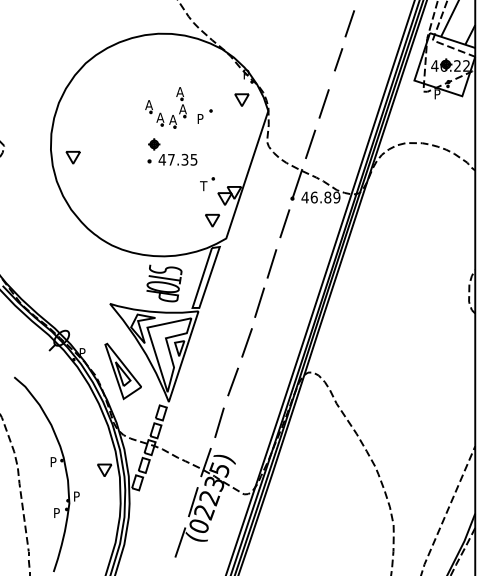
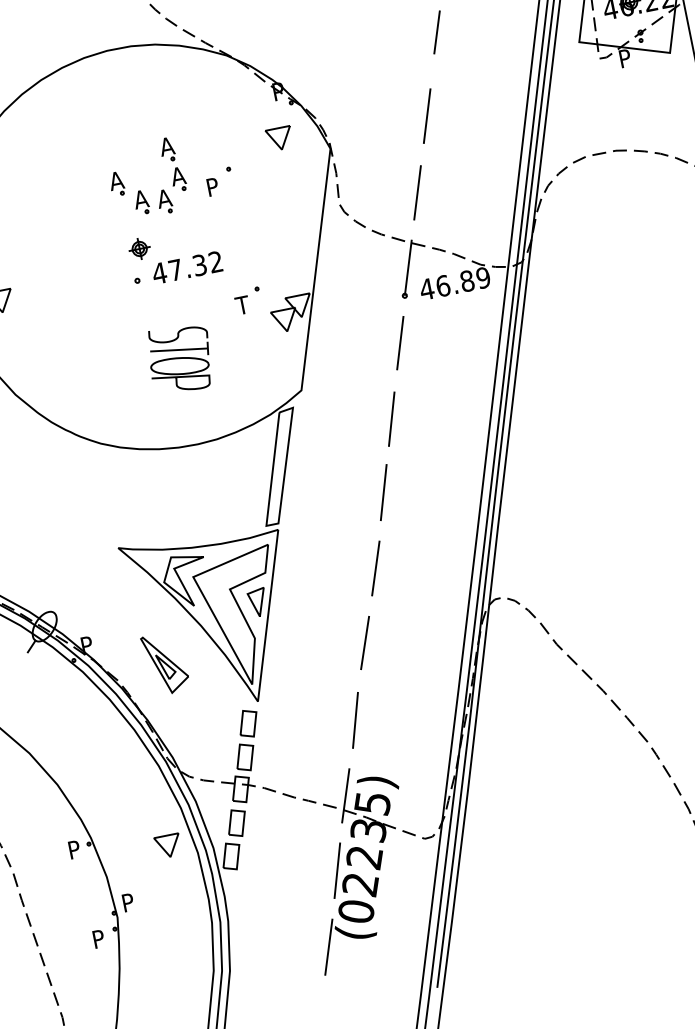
text: (193, 159) -> (214, 261), 47.35 -> 47.32
part: (212, 220) -> (270, 363), removed
part: (164, 283) -> (180, 359), moved
part: (122, 371) -> (164, 663), size x0.6

